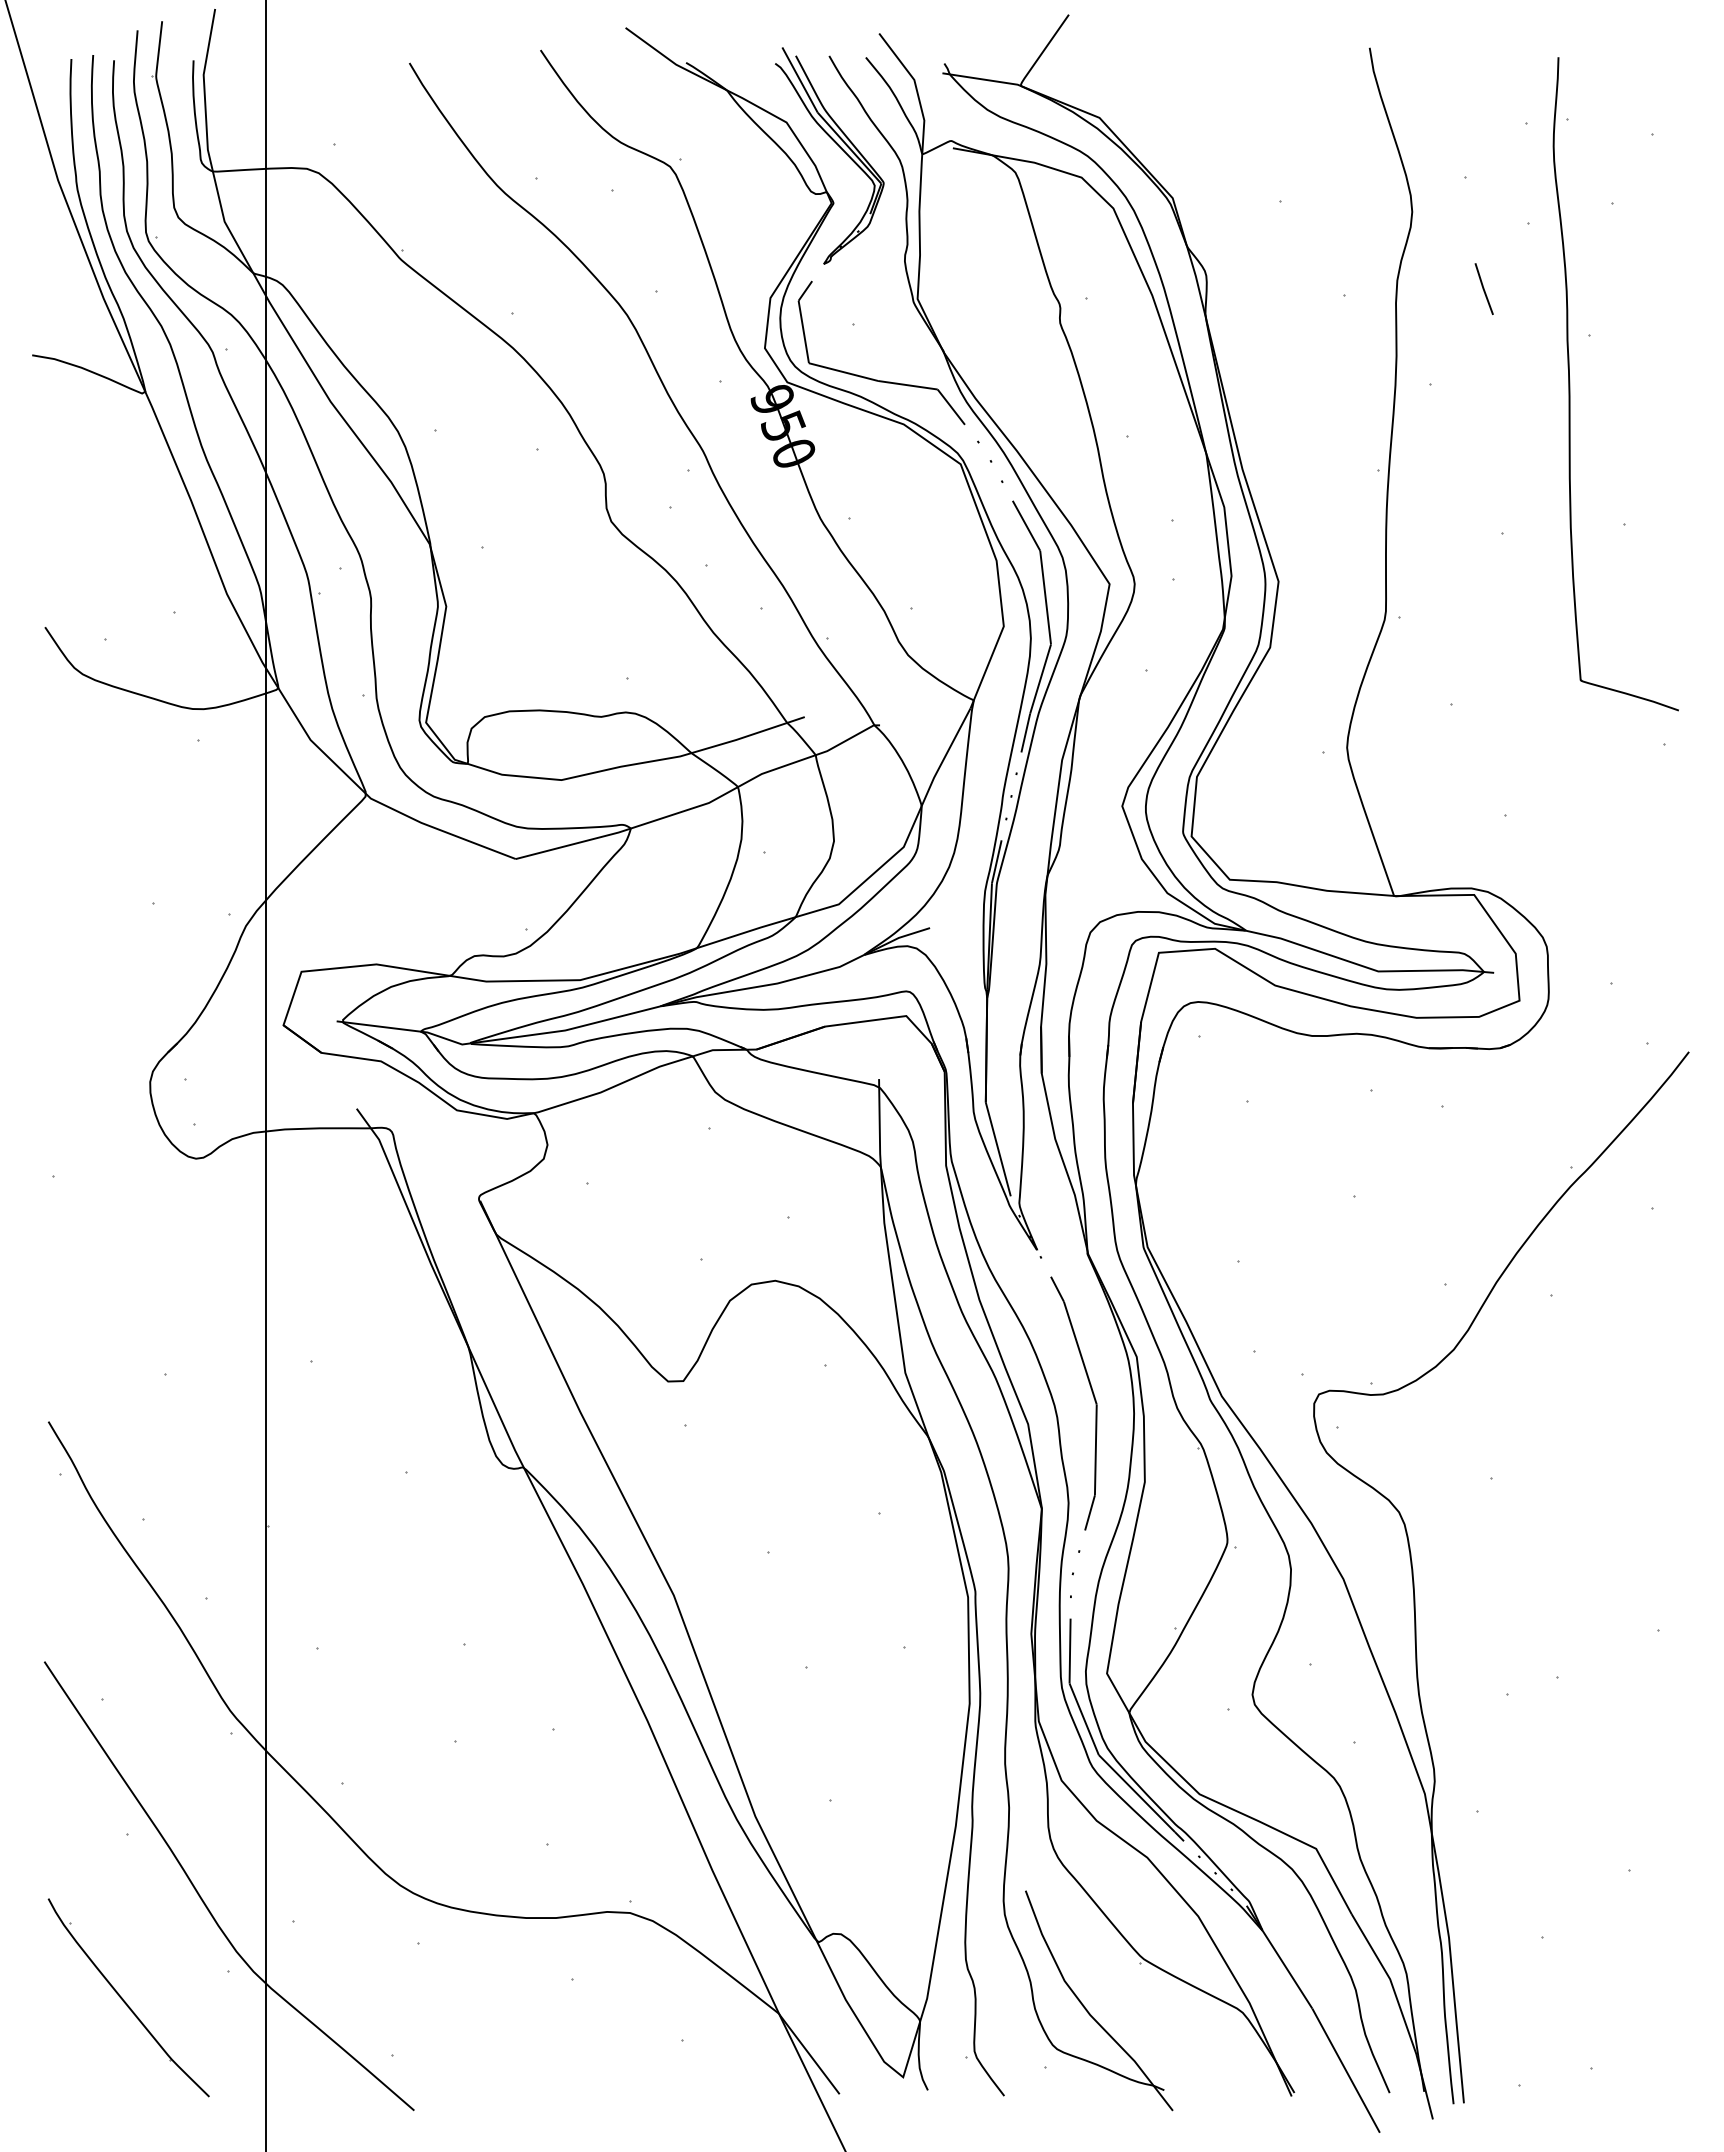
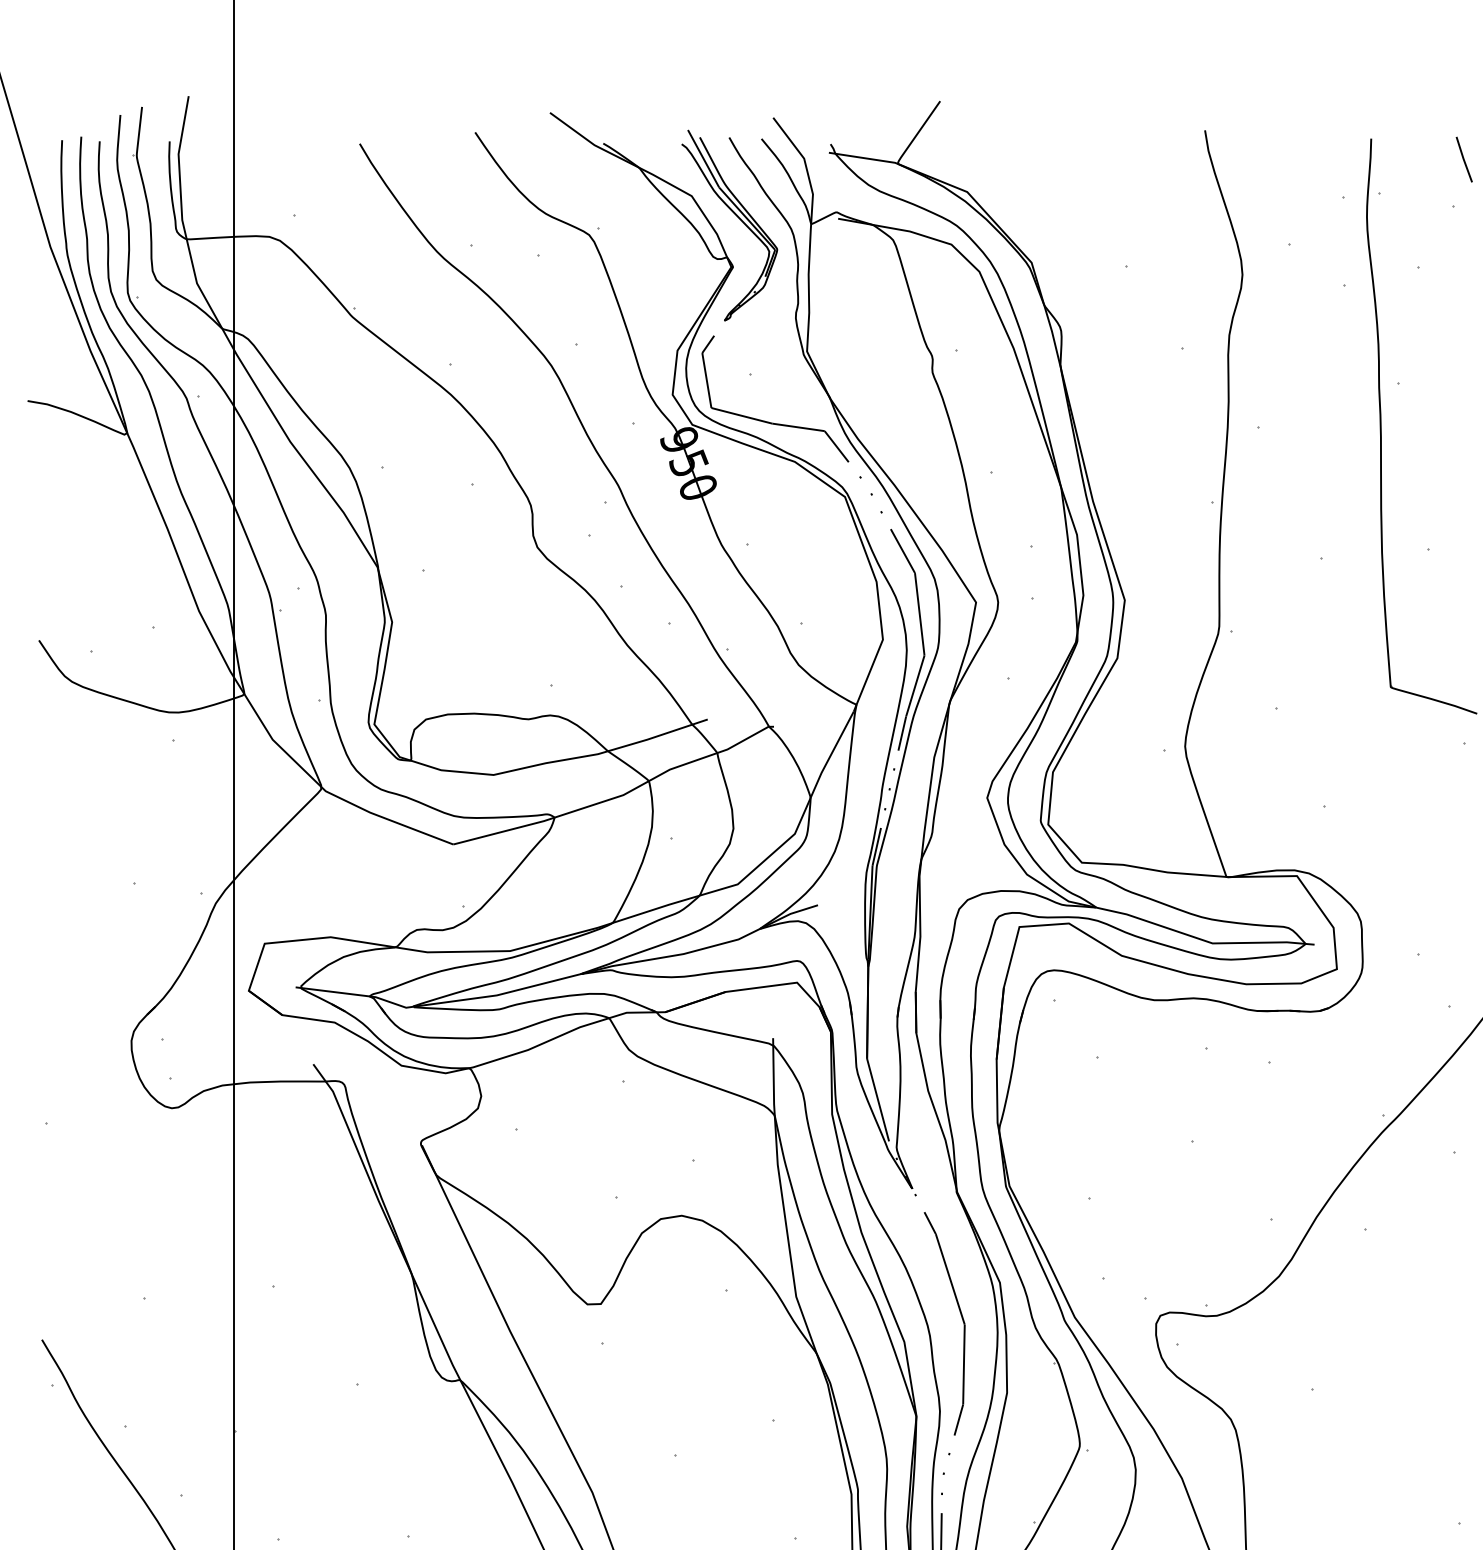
line: (1483, 288) -> (1463, 159), moved

